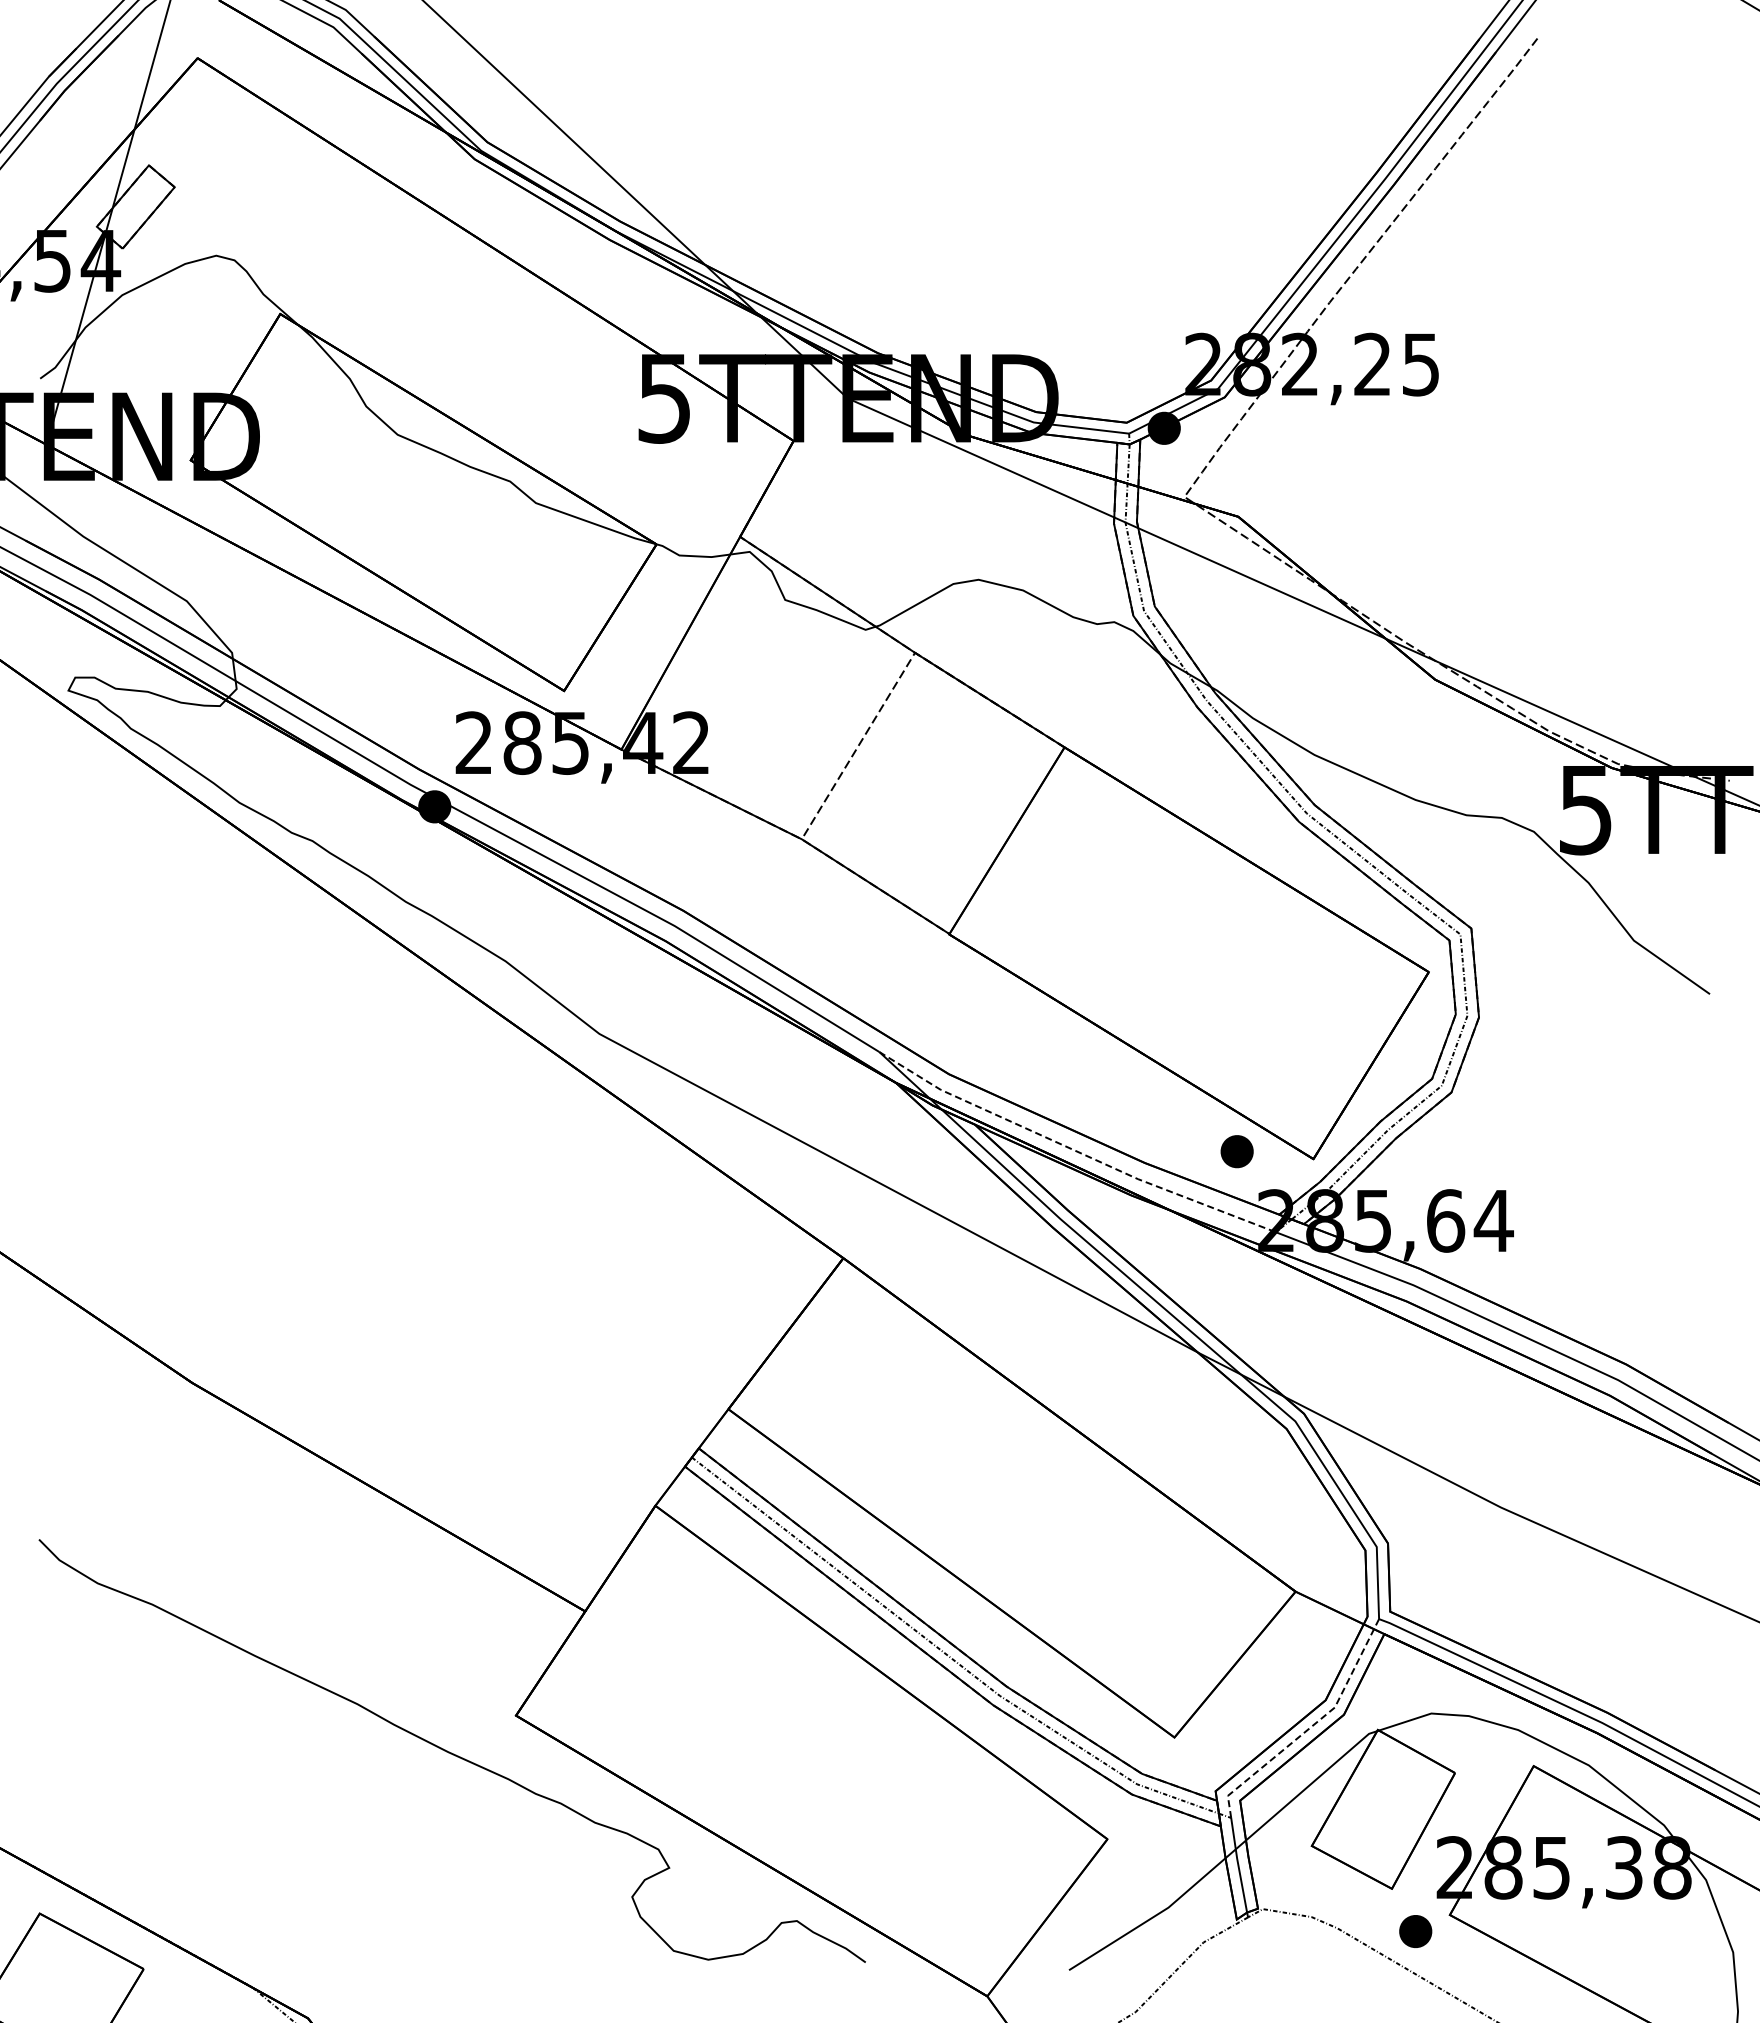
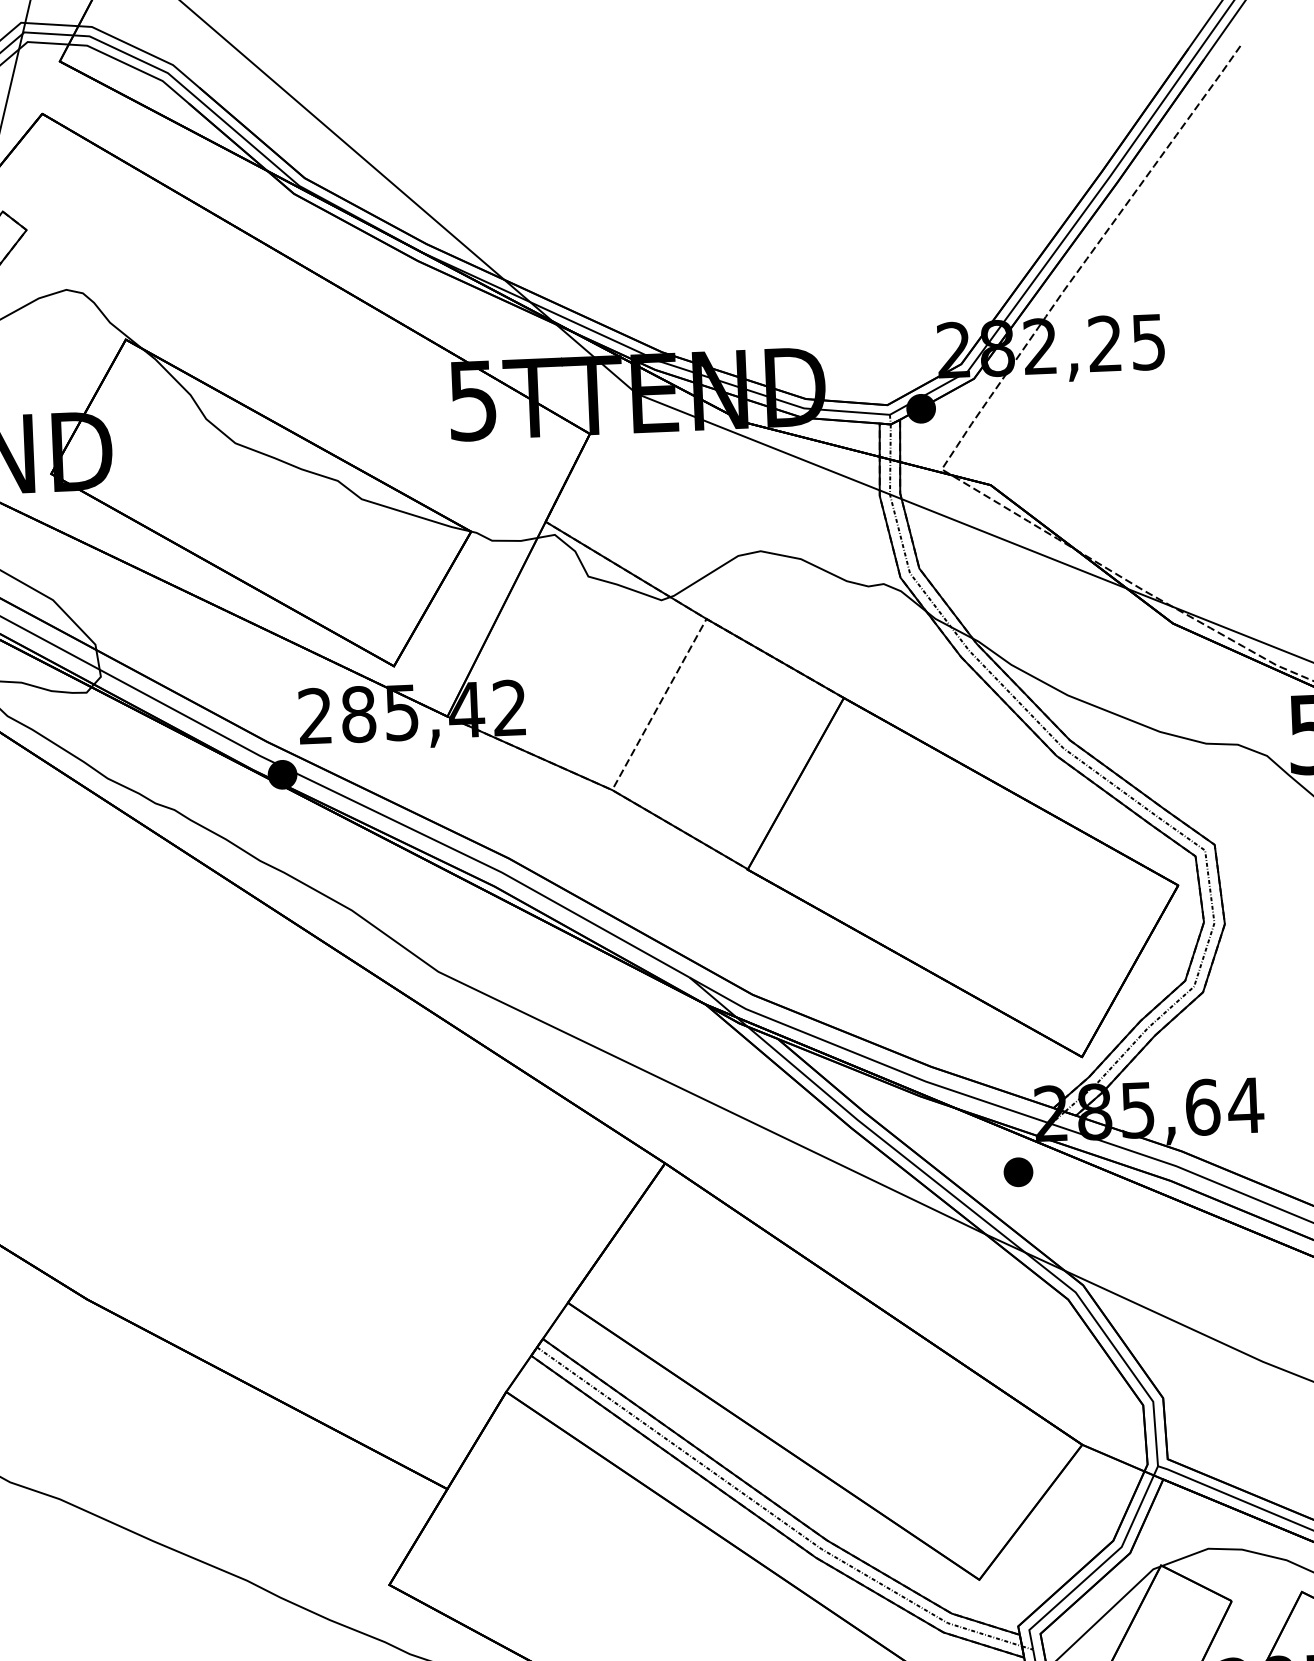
line: (1073, 1149) -> (866, 1057), dashed -> solid
part: (1236, 1151) -> (1017, 1172), moved
line: (1310, 1727) -> (1100, 1565), dashed -> solid

